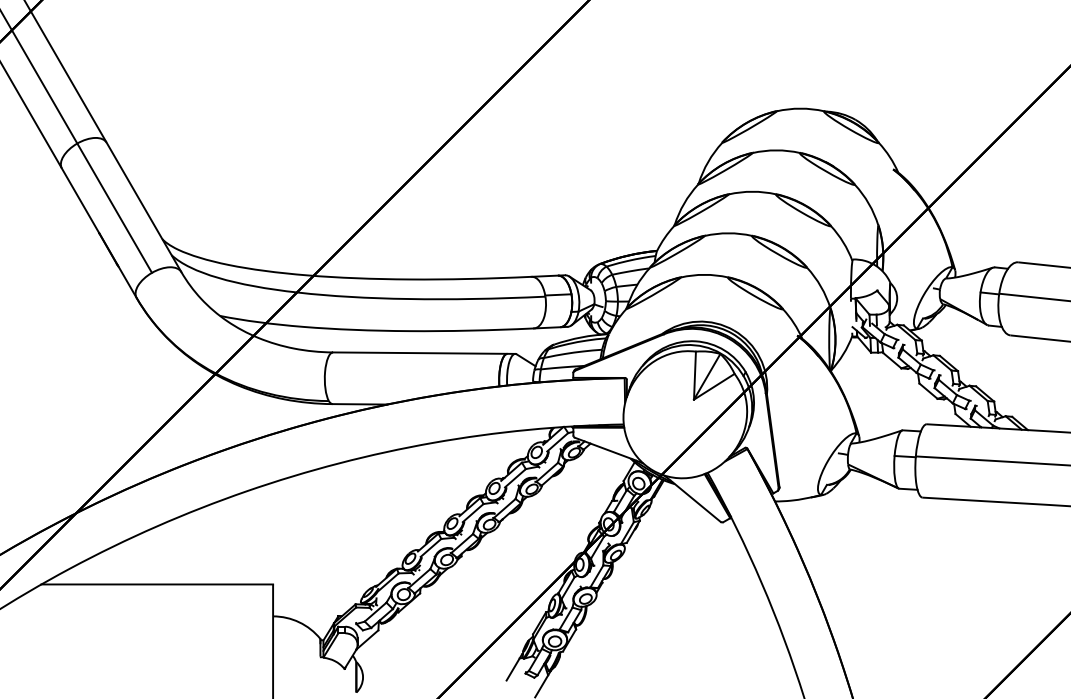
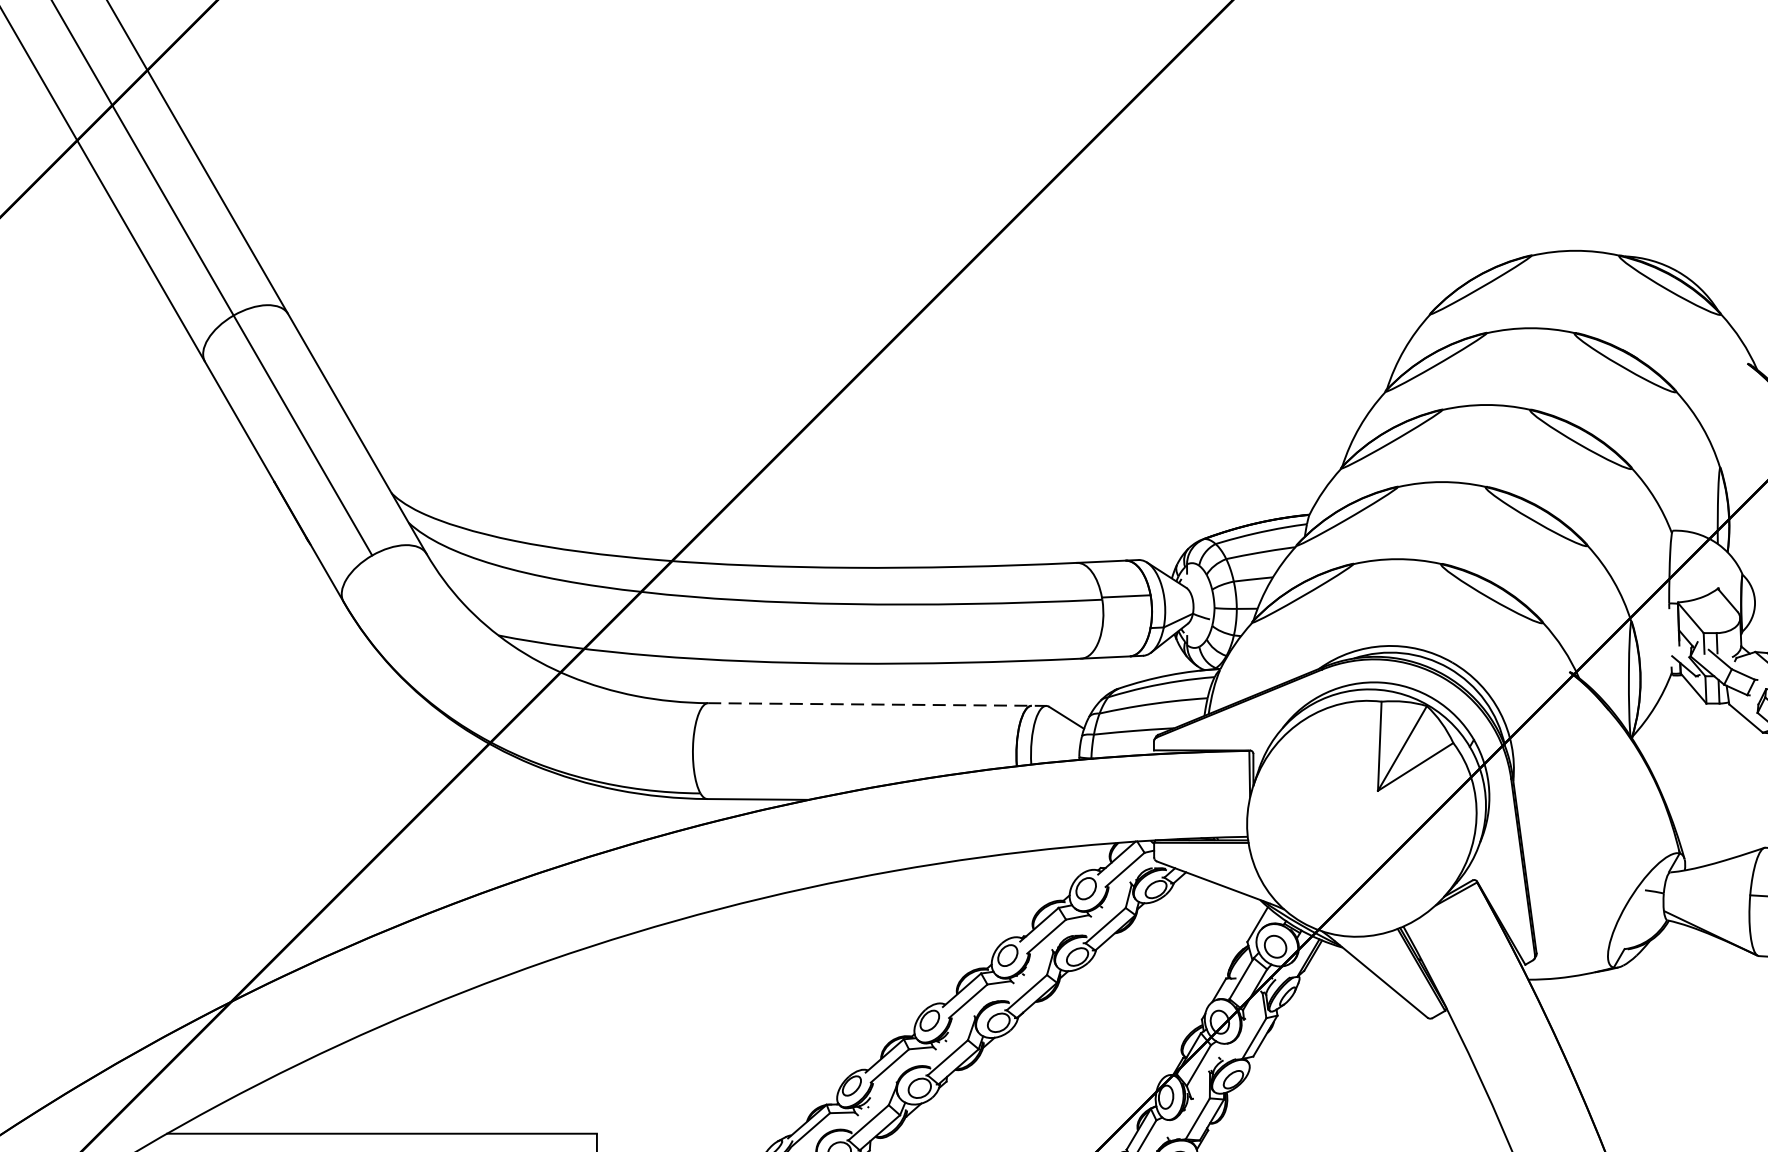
line: (424, 353) -> (877, 705), solid -> dashed

